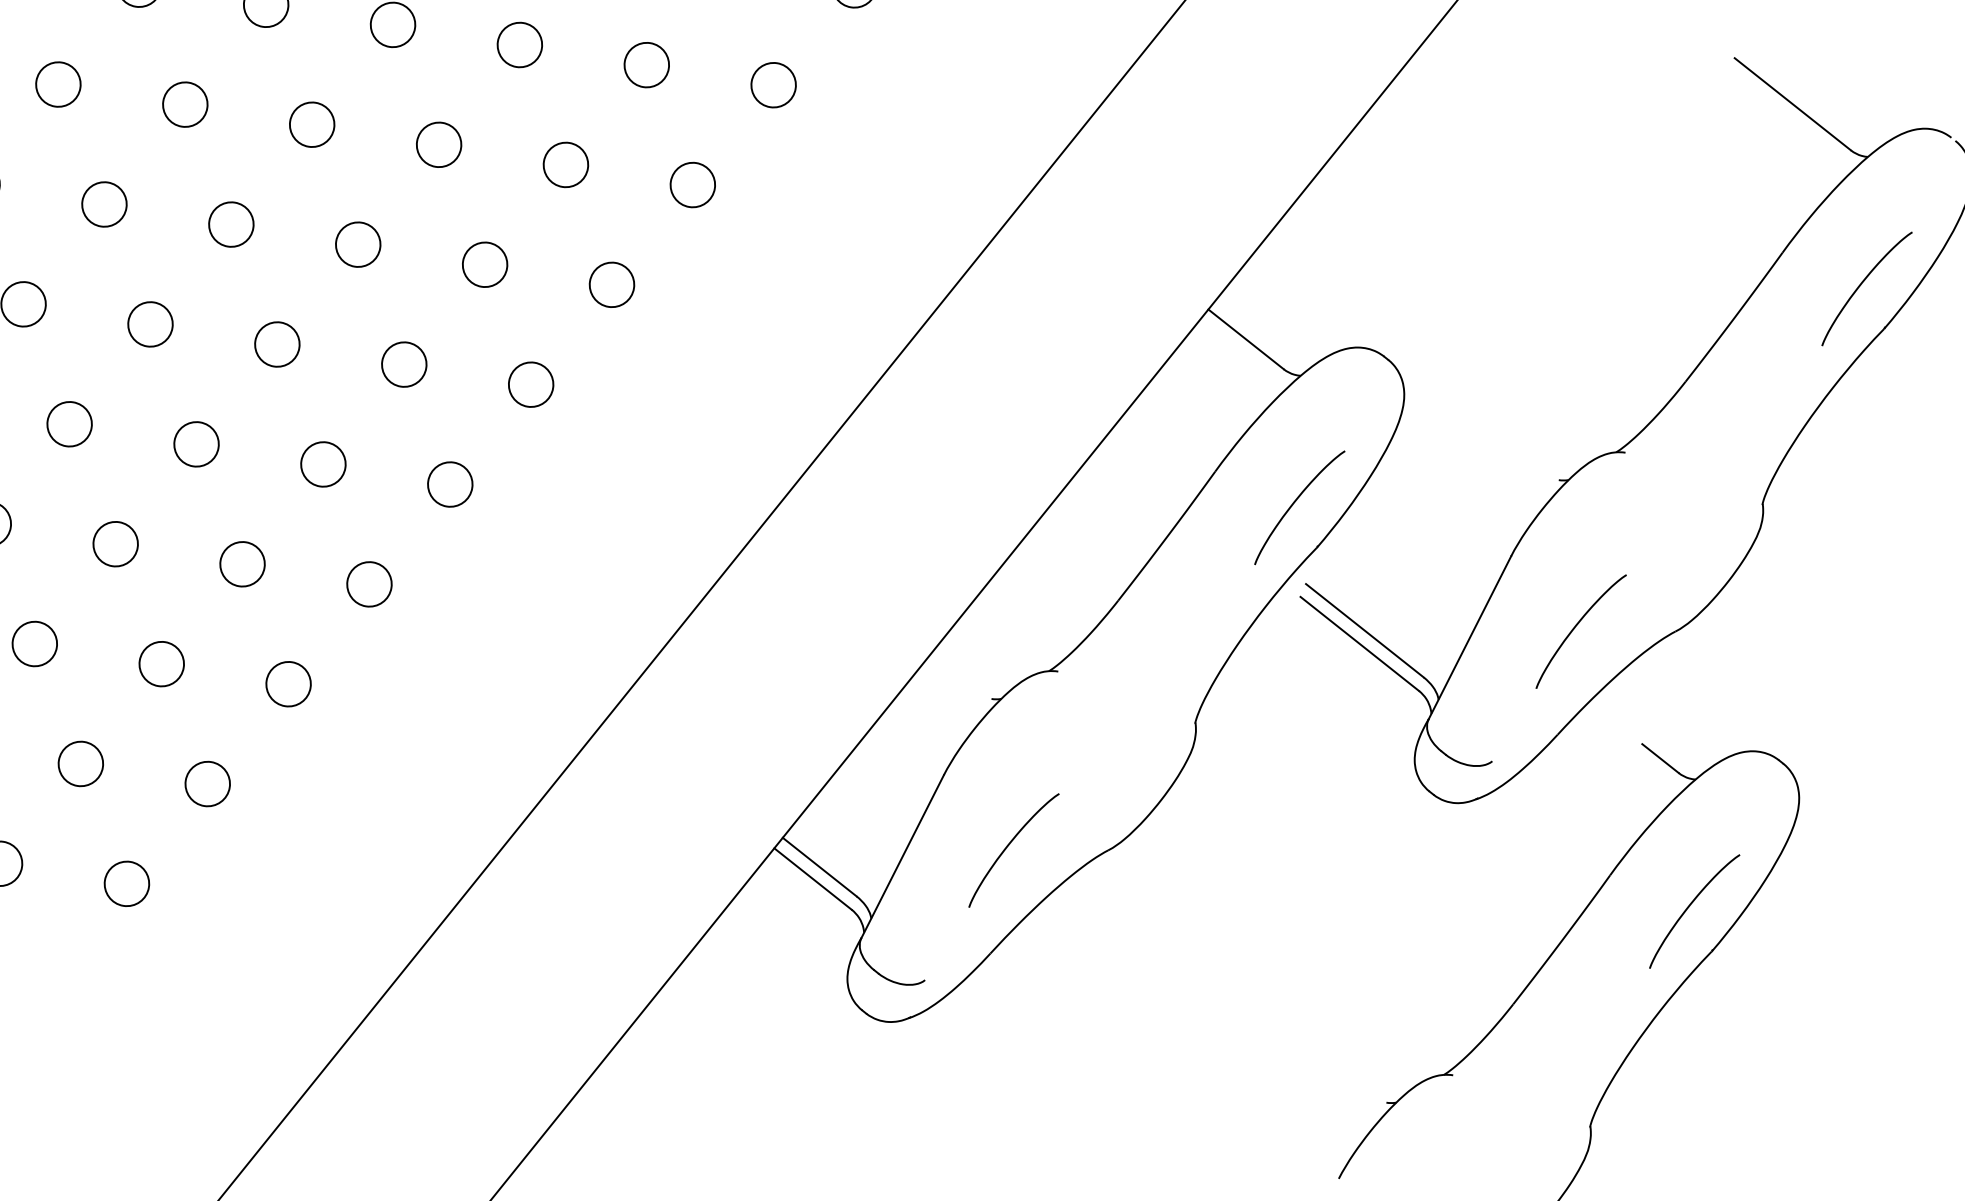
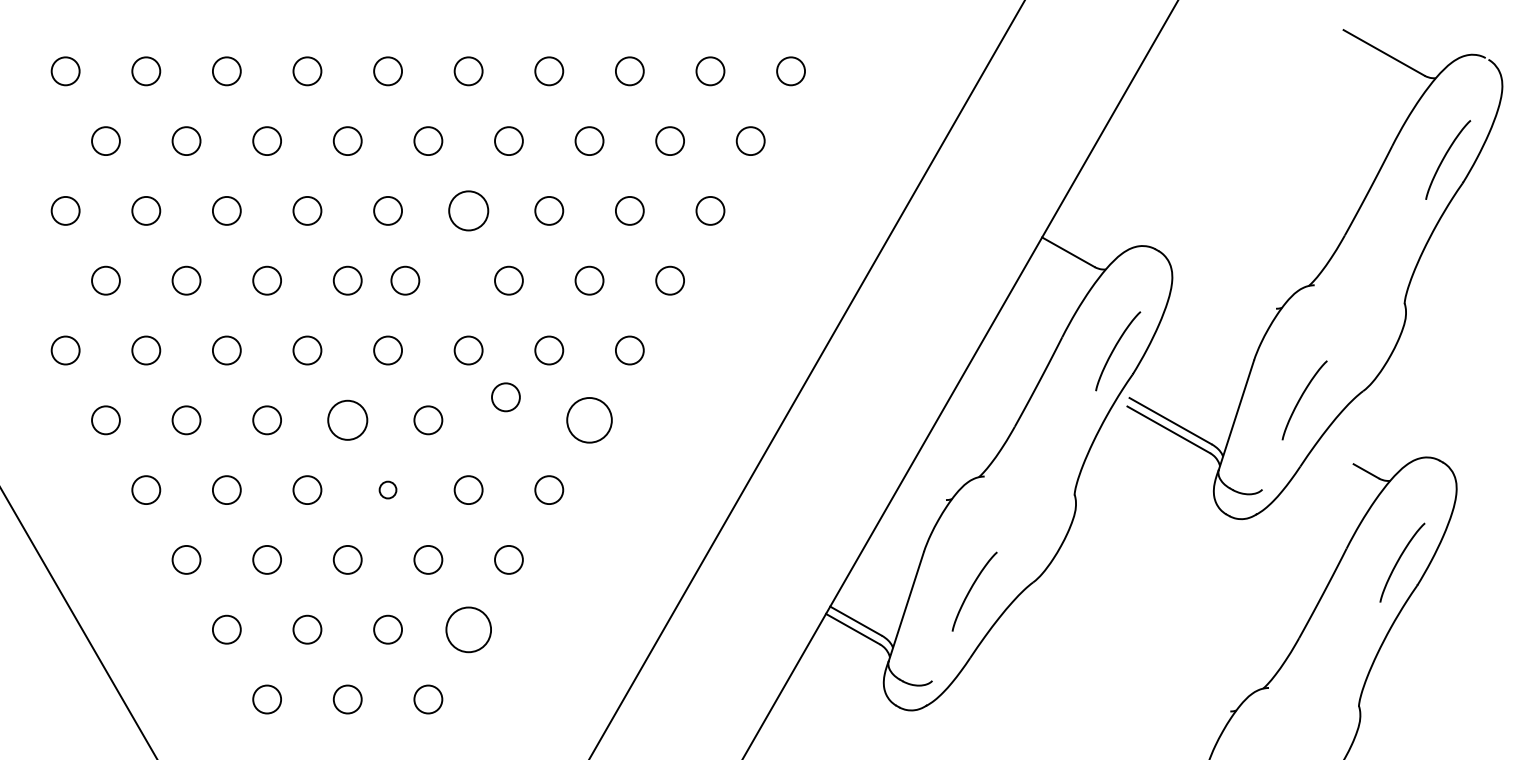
circle: (312, 124) -> (468, 210), size x1.4
circle: (231, 224) -> (405, 280), moved
circle: (69, 424) -> (347, 420), size x1.4
circle: (322, 464) -> (505, 397), moved
circle: (450, 484) -> (589, 420), size x1.6
circle: (114, 543) -> (387, 489), size x0.6
circle: (207, 783) -> (468, 629), size x1.6

